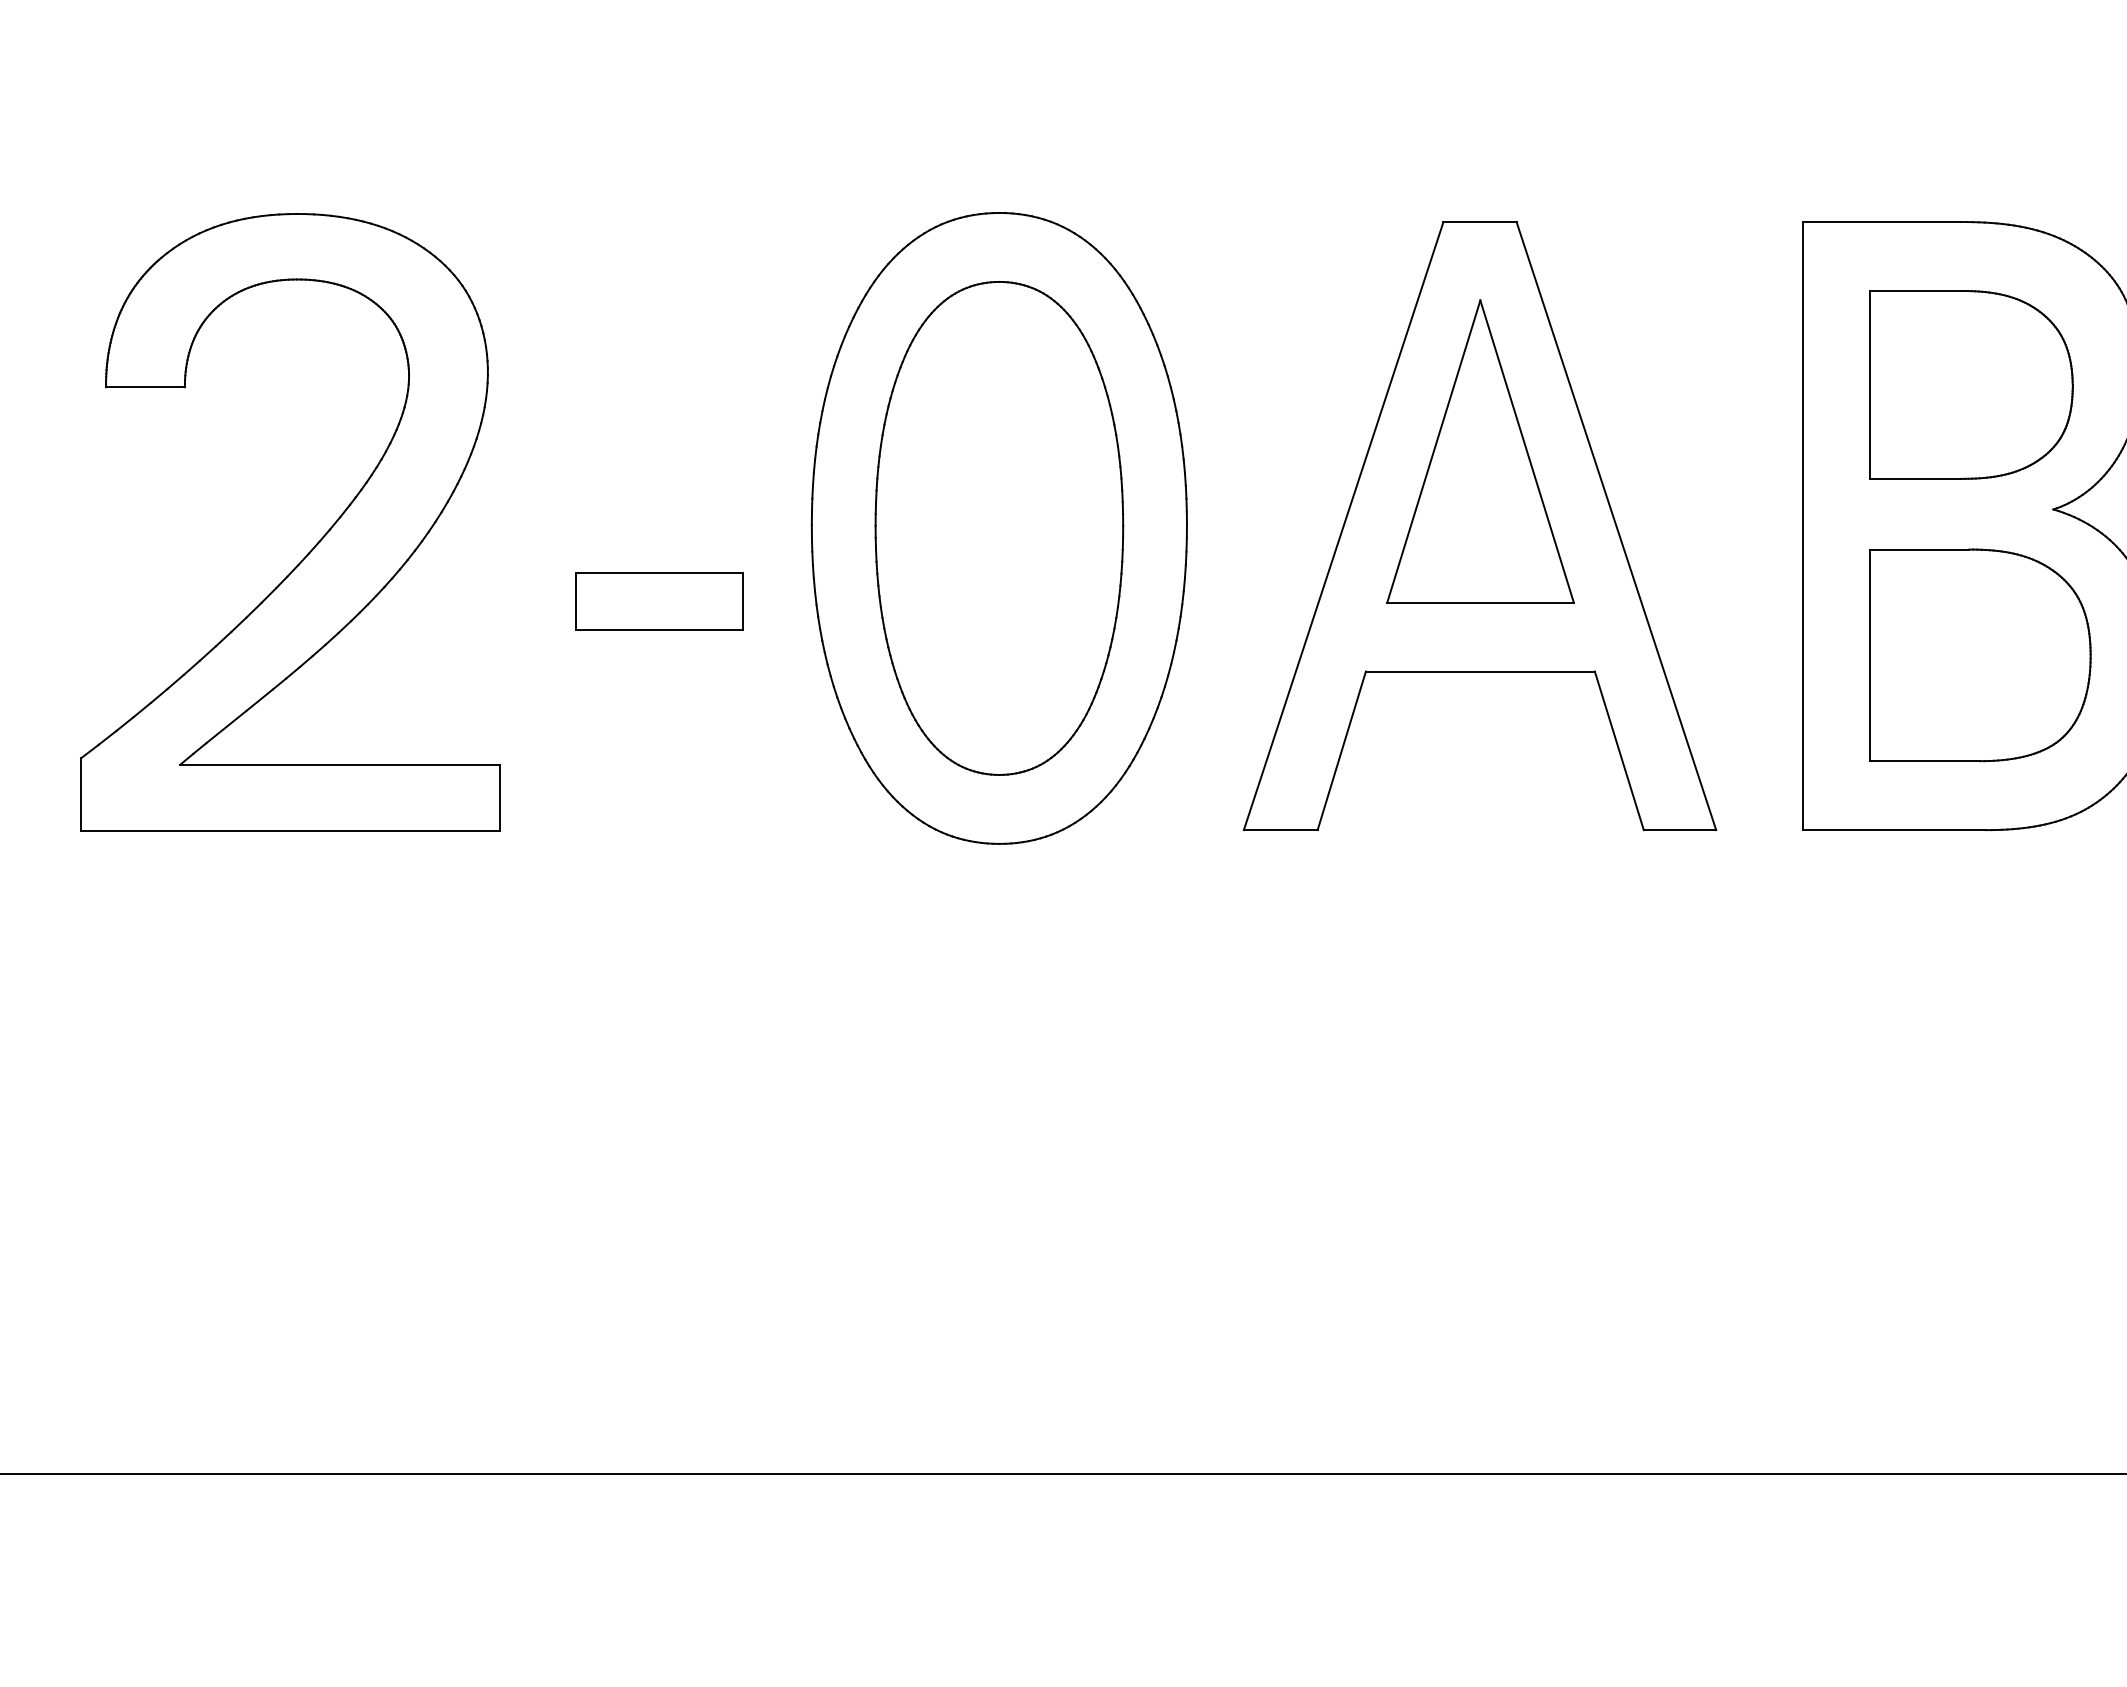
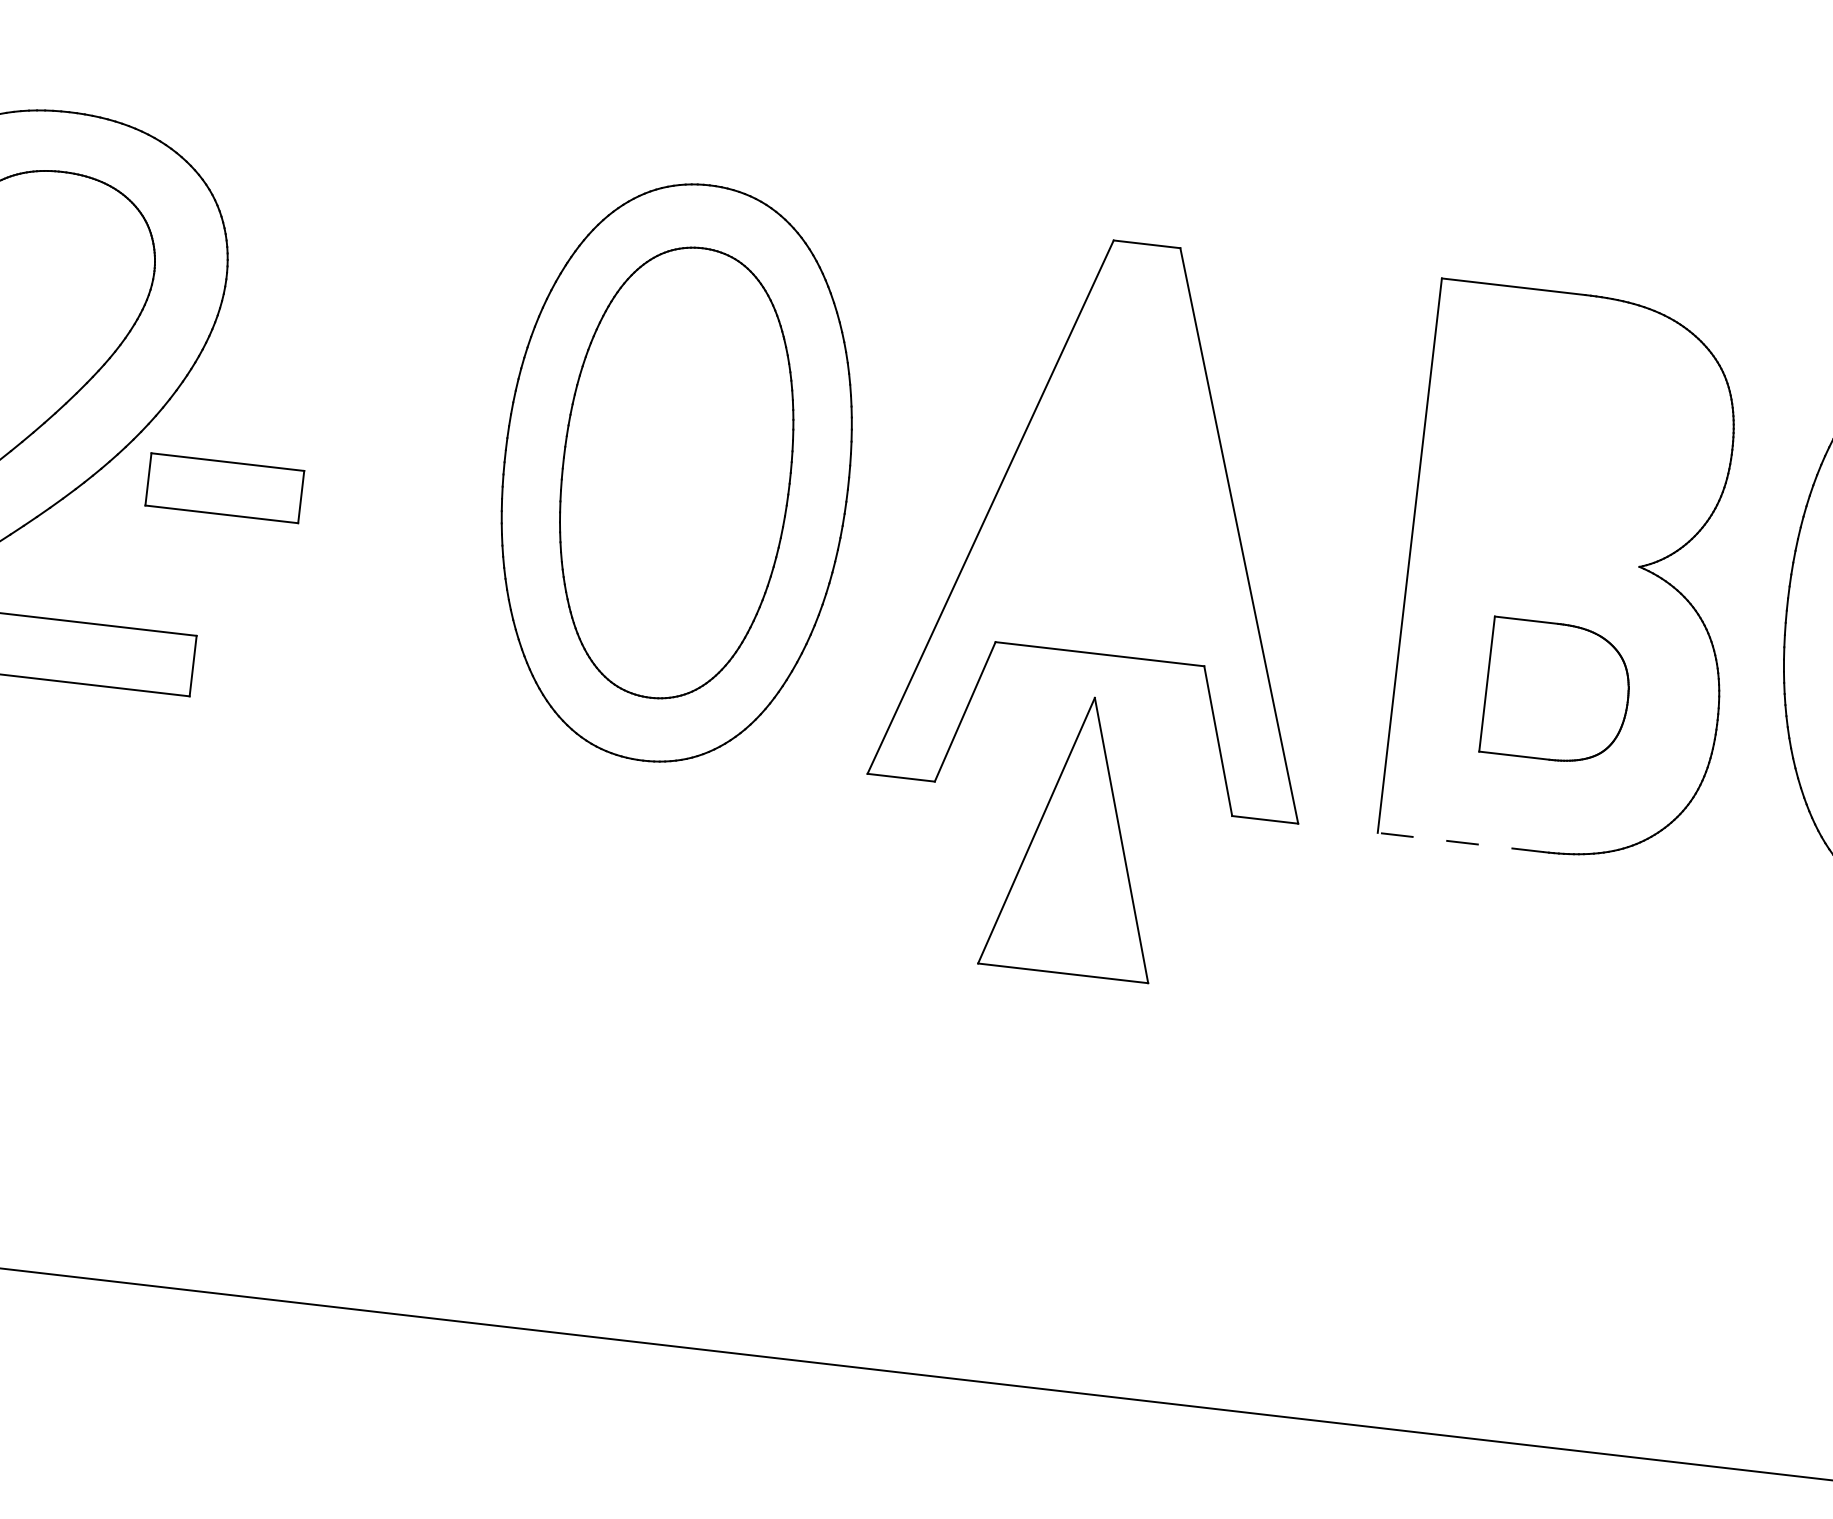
part: (1971, 384) -> (1577, 444), removed
part: (1480, 451) -> (1079, 835), moved
part: (659, 601) -> (224, 488), moved
part: (1980, 655) -> (1557, 692), size x0.7
line: (1894, 830) -> (1460, 842), solid -> dashed

